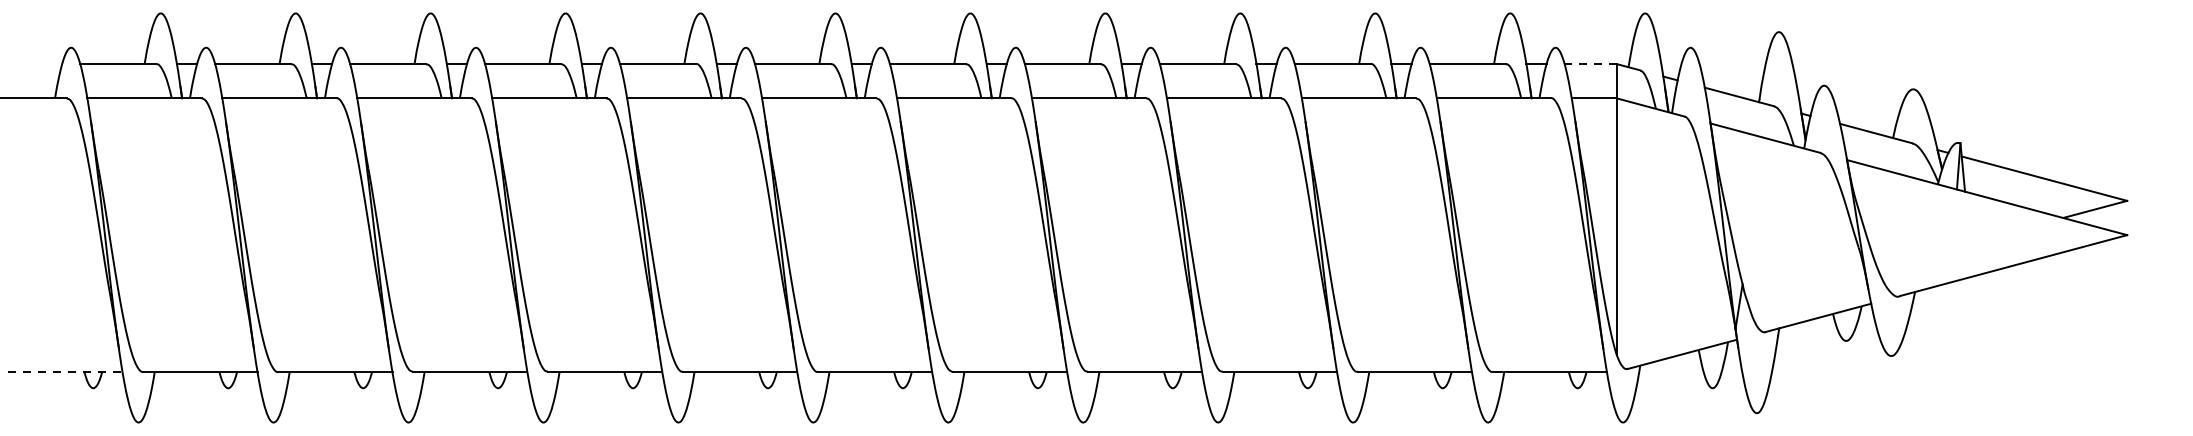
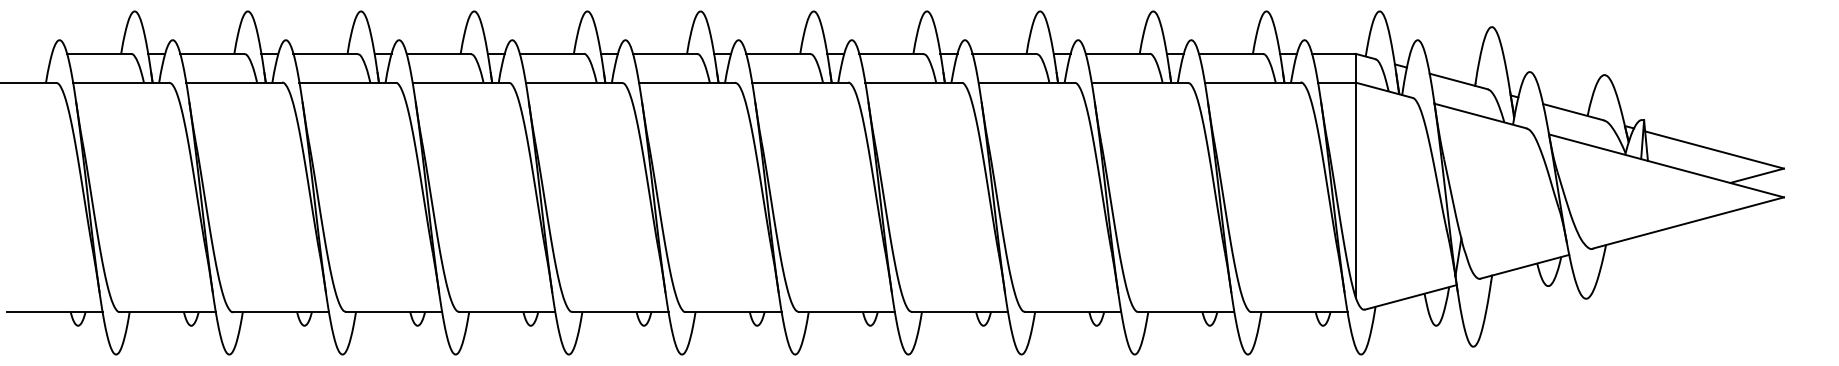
line: (1590, 64) -> (1333, 54), dashed -> solid
line: (65, 371) -> (54, 311), dashed -> solid

